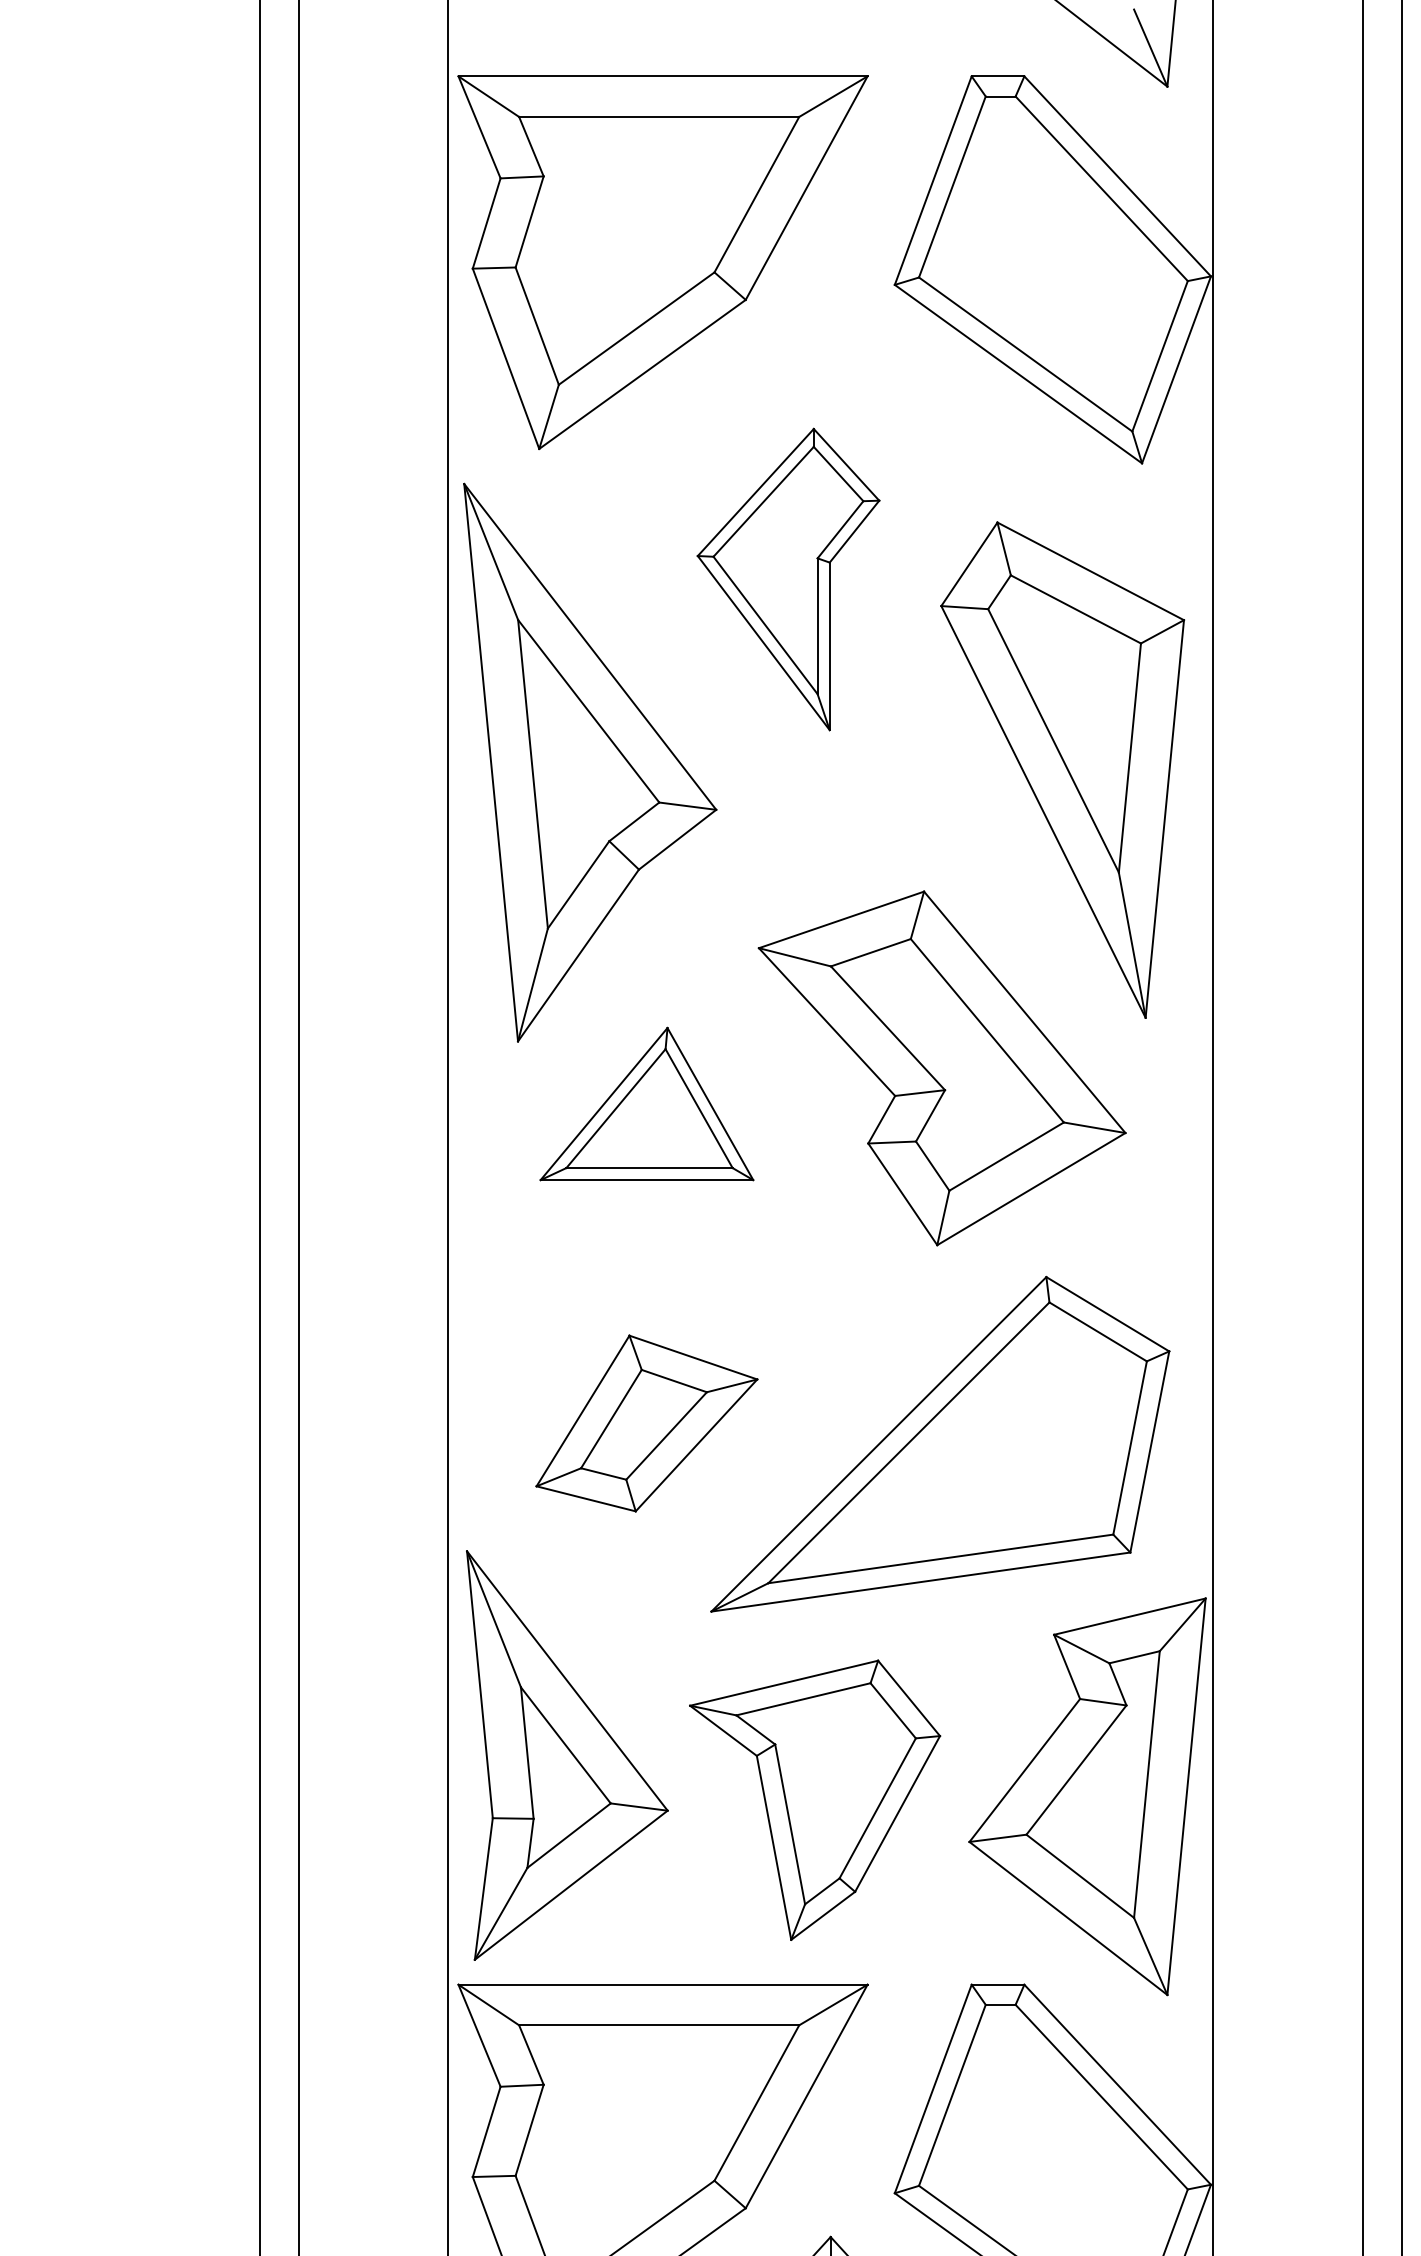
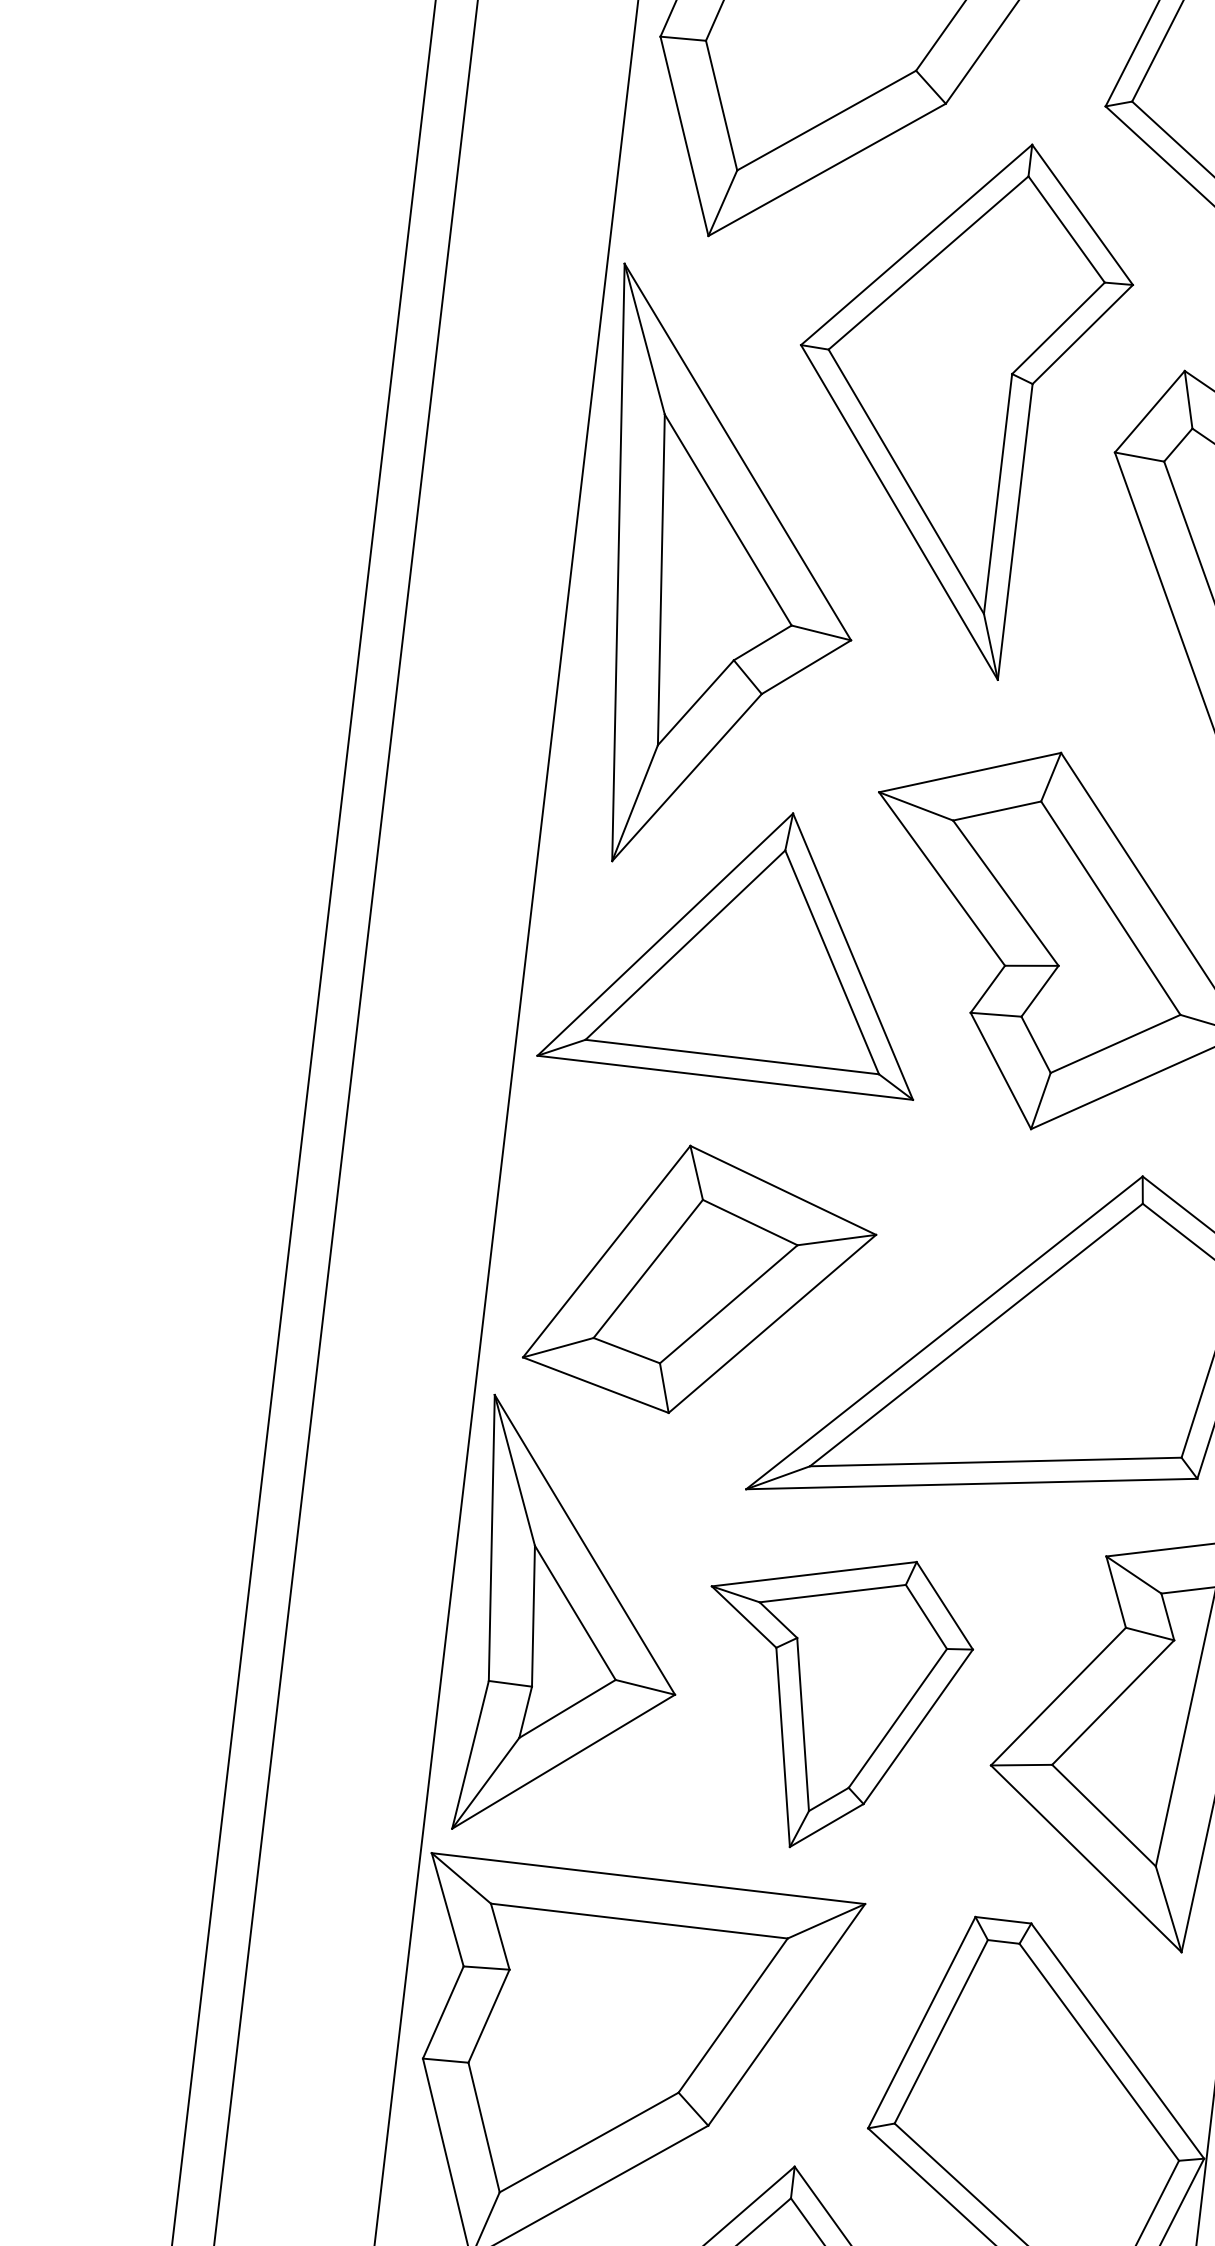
part: (788, 579) -> (956, 405), size x1.67
part: (646, 1103) -> (740, 942), size x1.67
part: (646, 1423) -> (700, 1281), size x1.43

